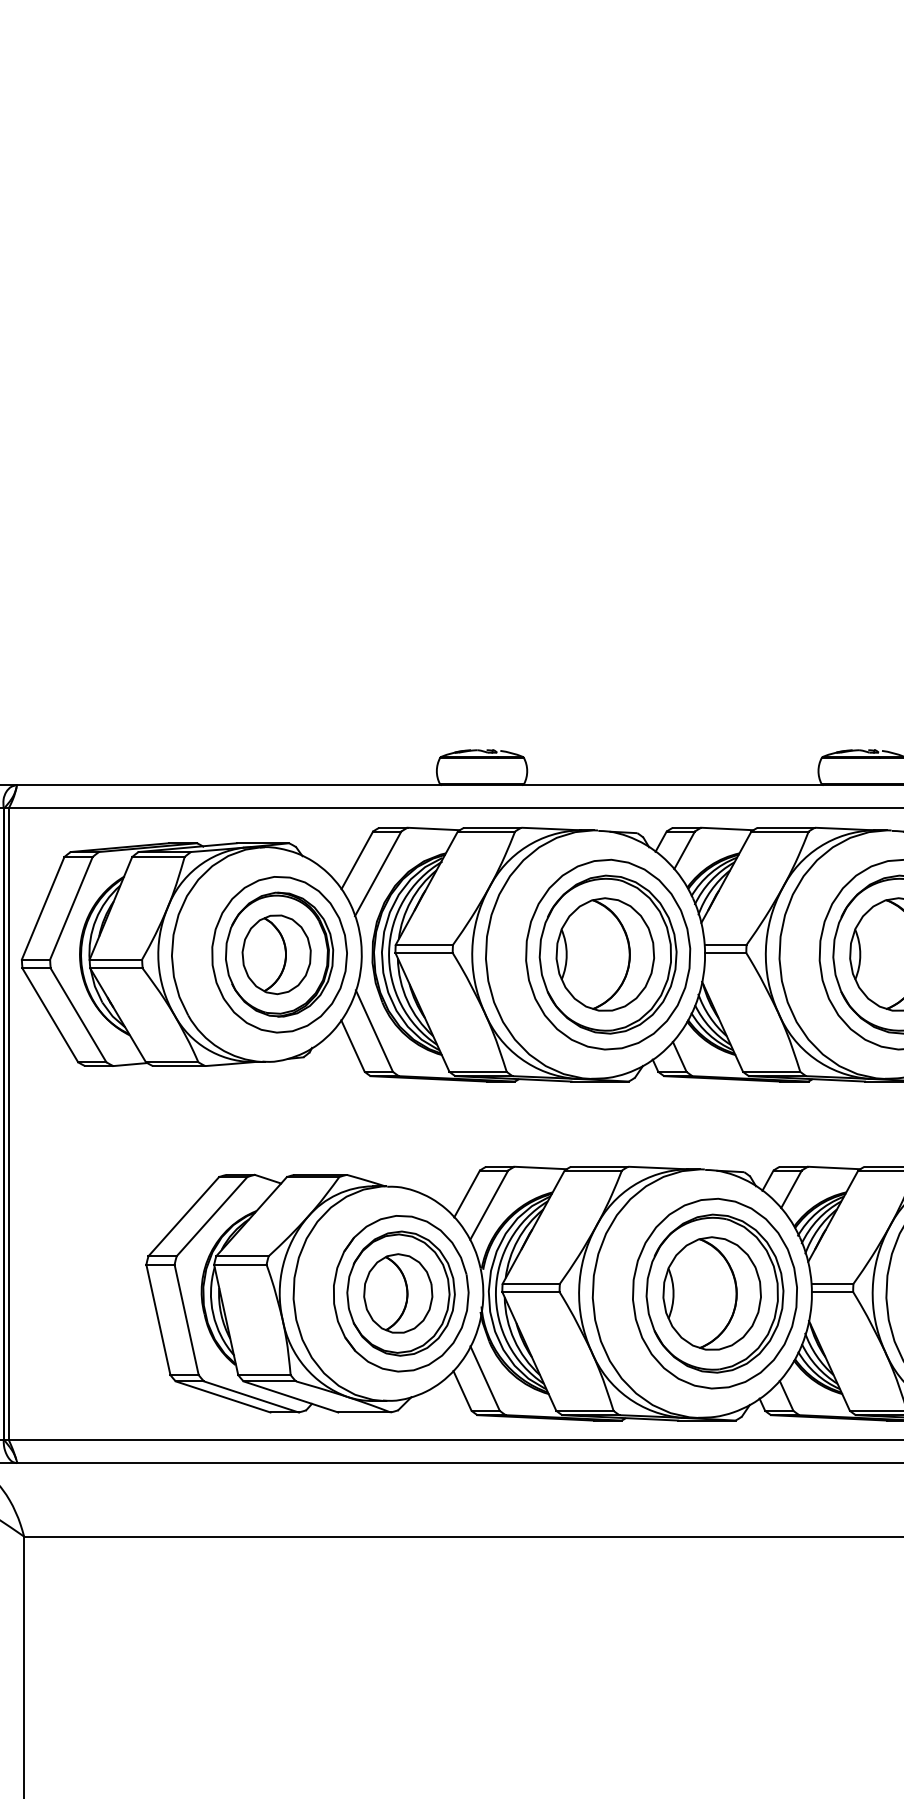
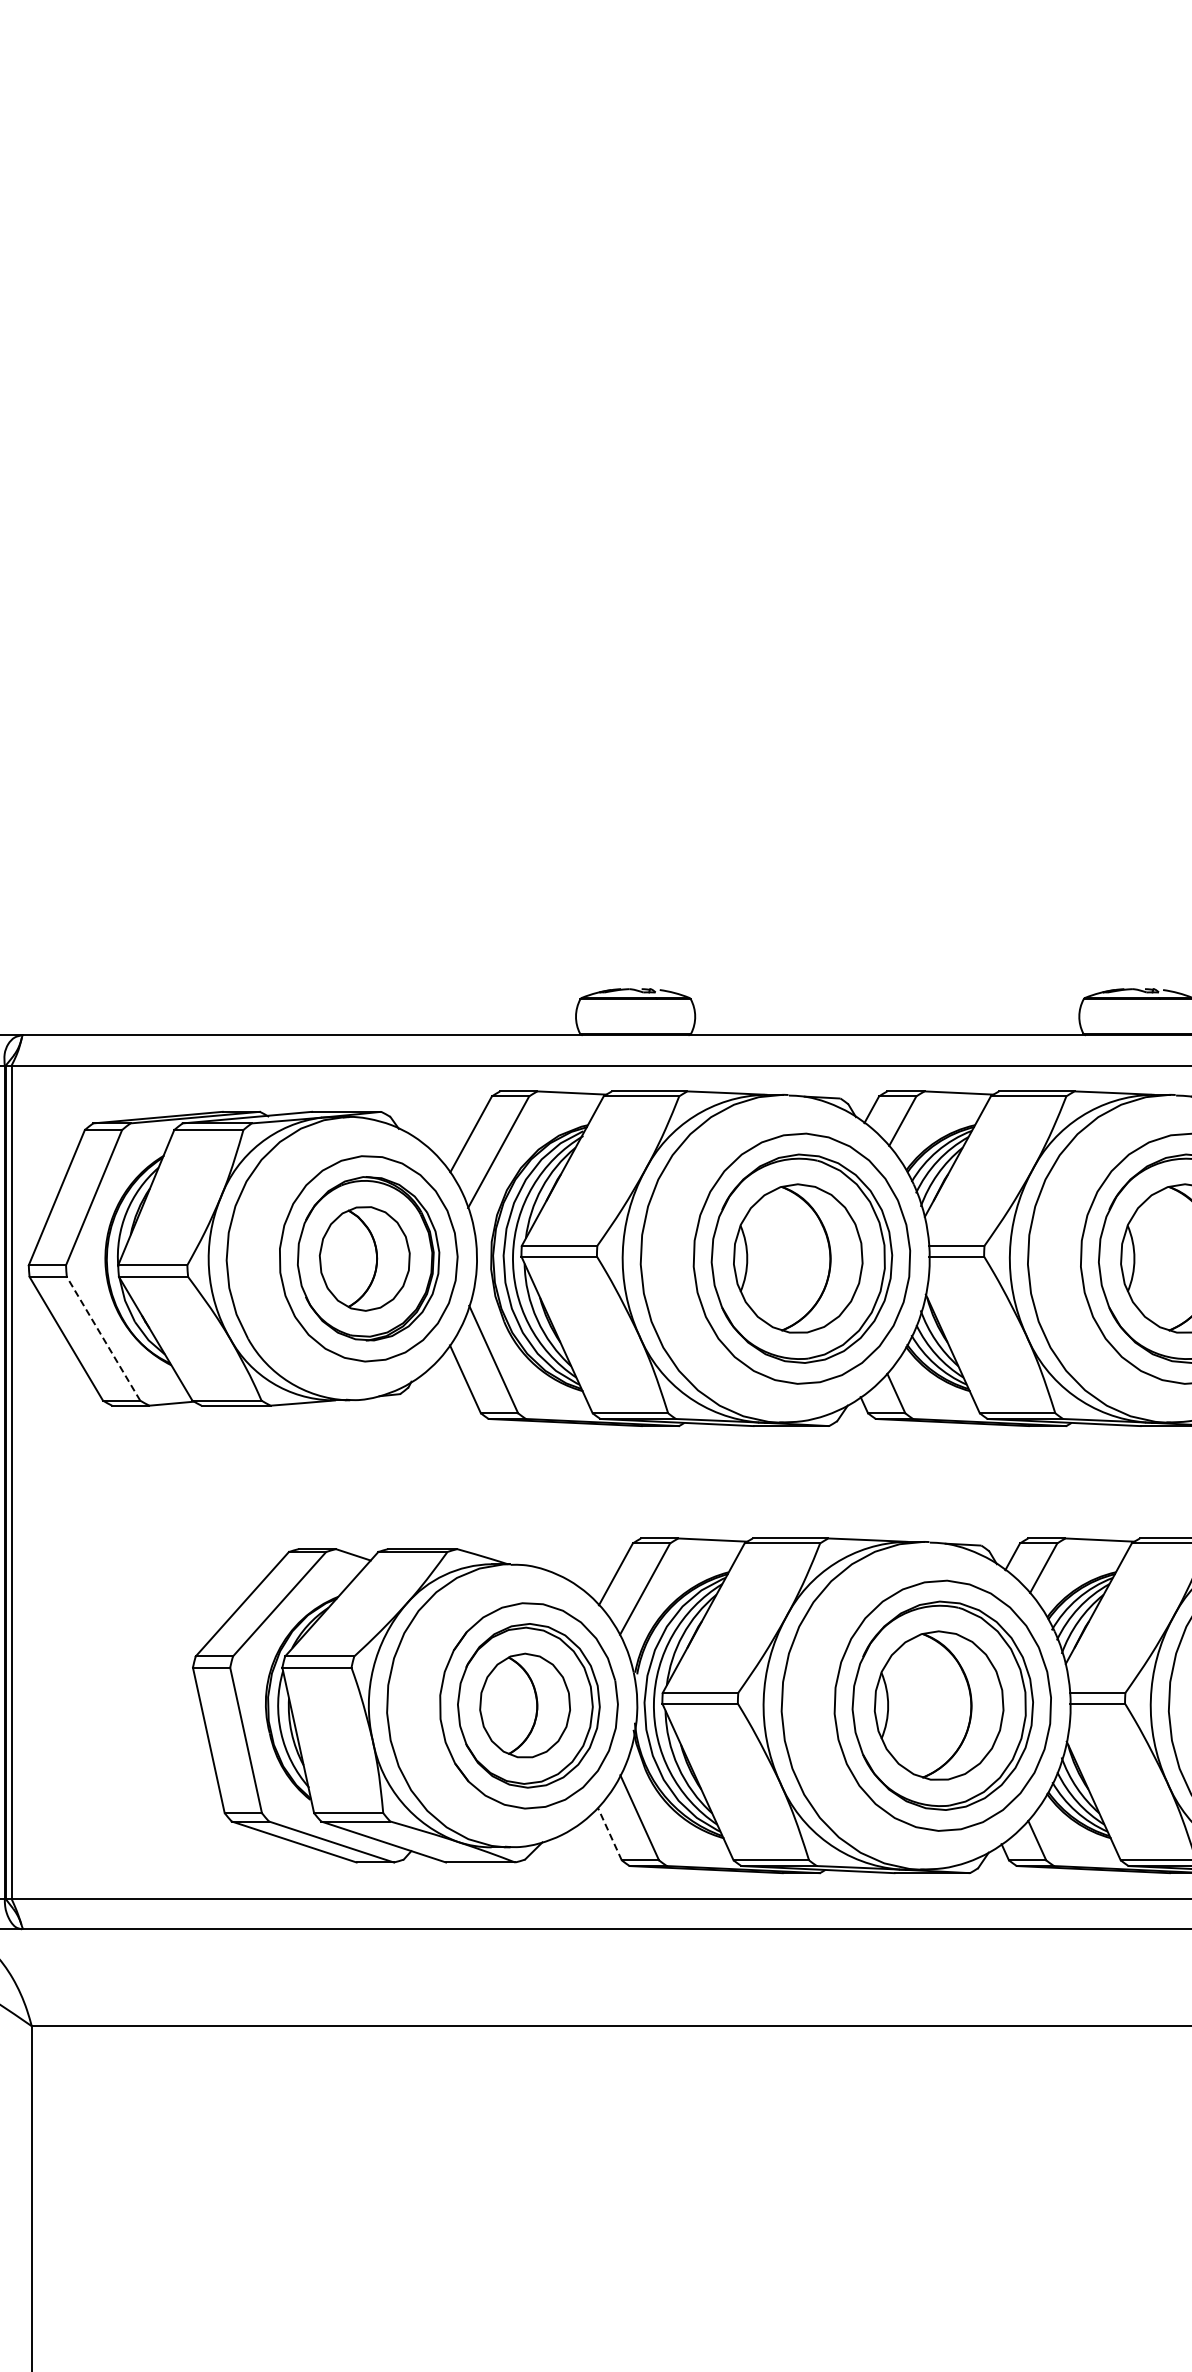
line: (78, 1015) -> (103, 1338), solid -> dashed
line: (462, 1391) -> (609, 1834), solid -> dashed

